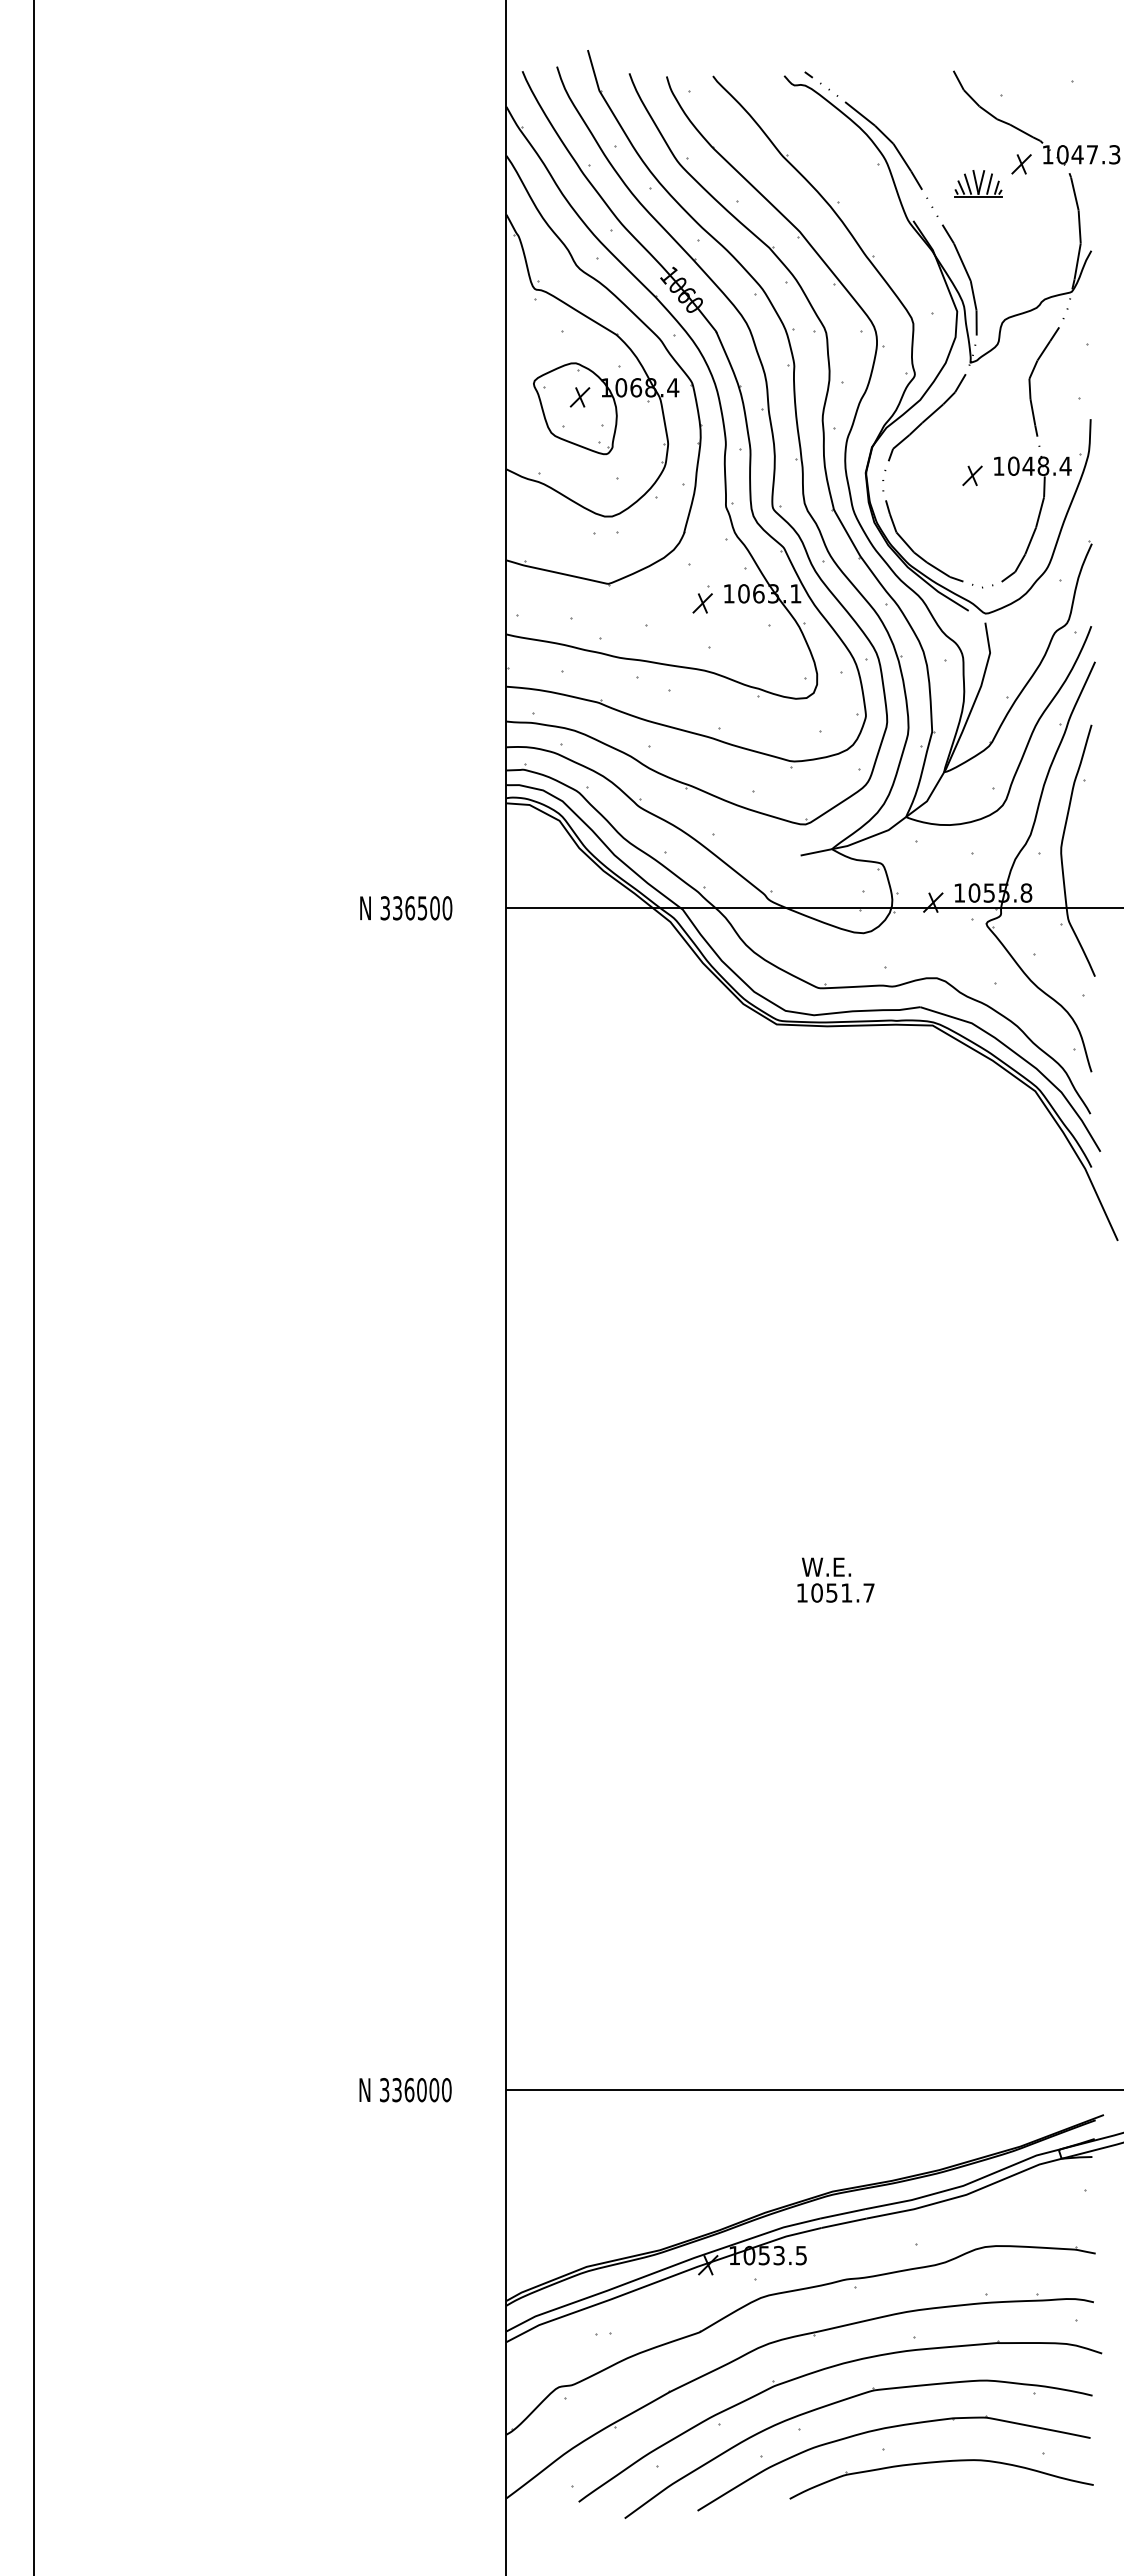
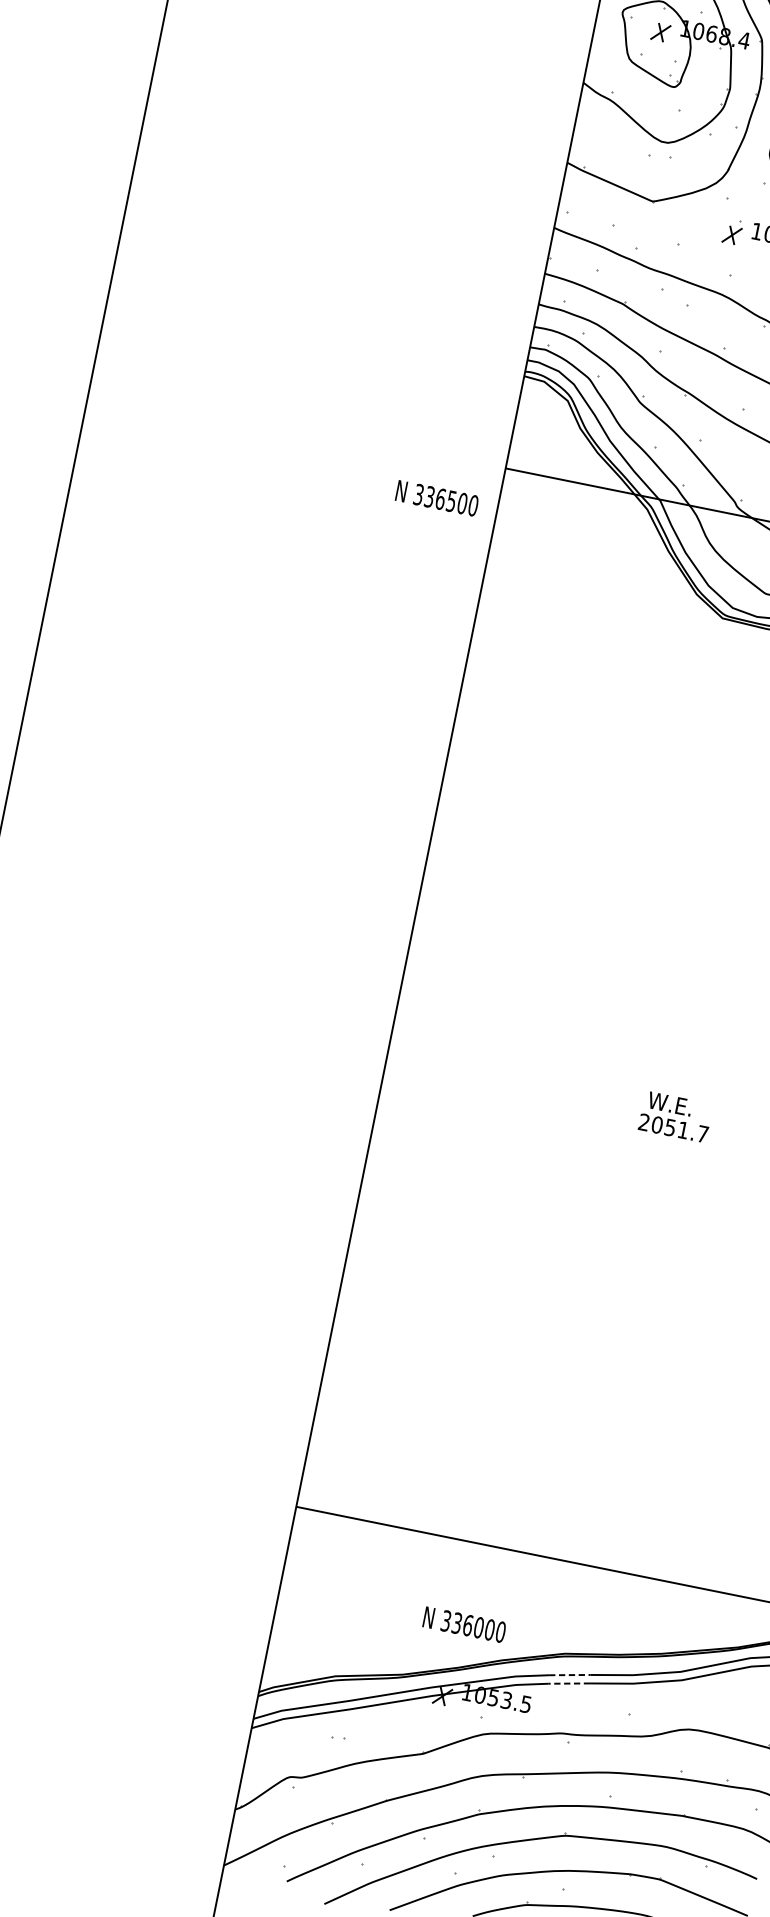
text: (406, 908) -> (437, 498), moved
text: (801, 1592) -> (643, 1121), 1051.7 -> 2051.7
text: (405, 2090) -> (464, 1625), moved
line: (842, 2213) -> (569, 1674), solid -> dashed
line: (843, 2223) -> (568, 1683), solid -> dashed

